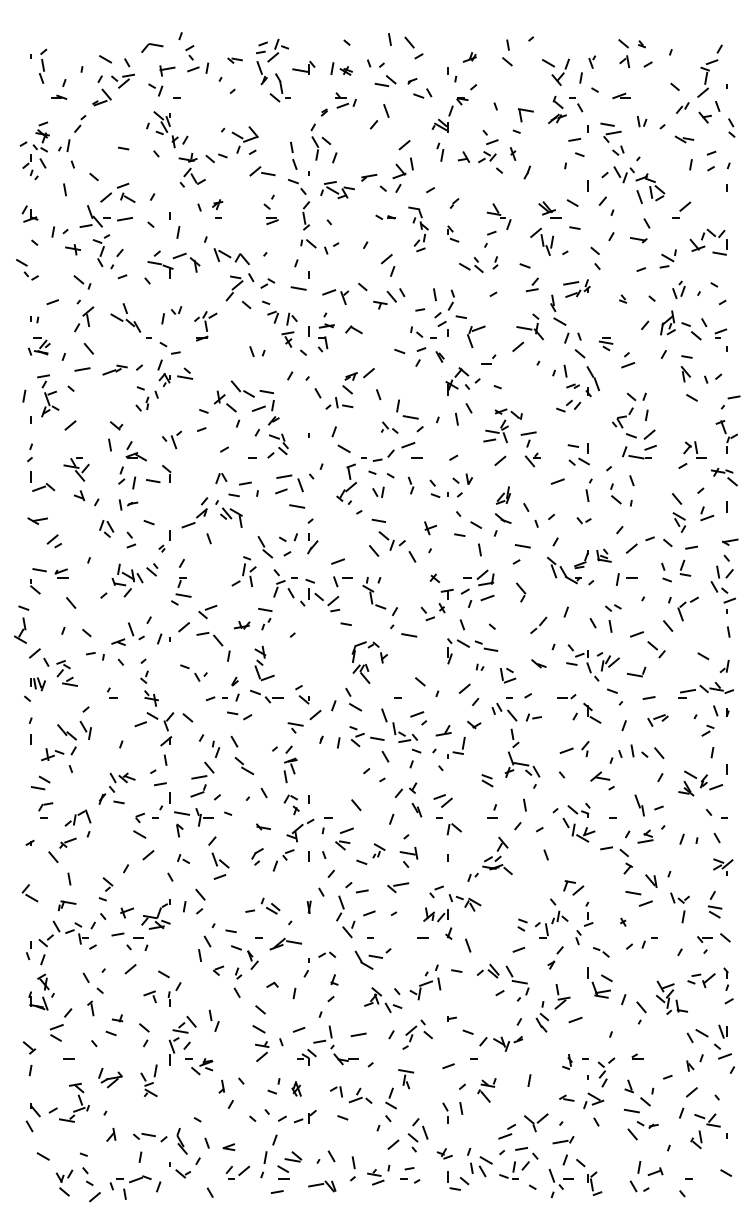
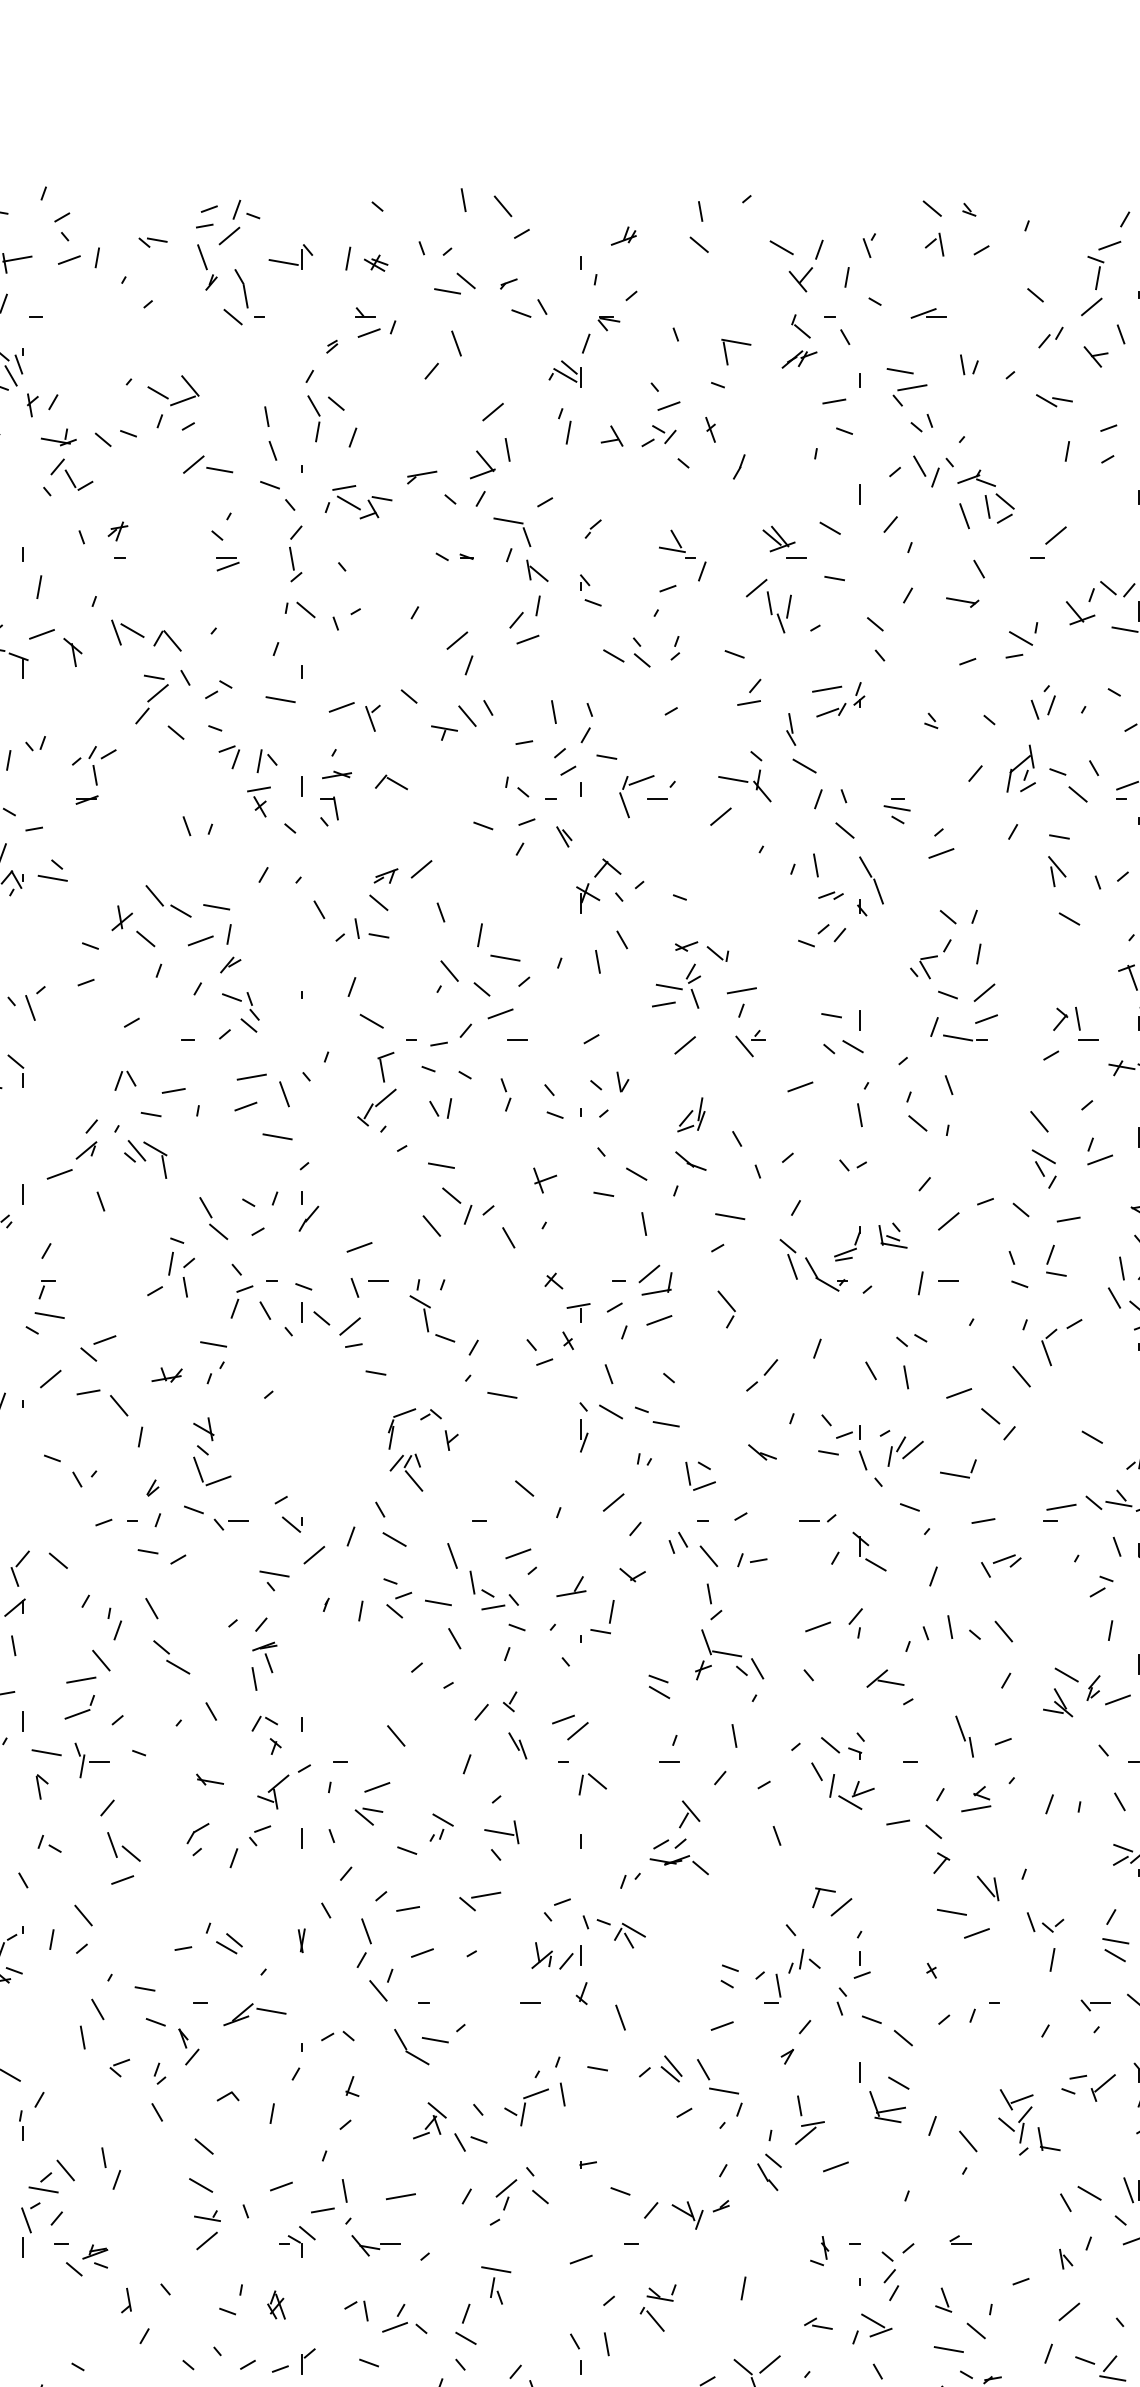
part: (418, 229) -> (520, 581), size x1.43
part: (488, 359) -> (661, 789), moved
part: (389, 427) -> (462, 978), size x1.67
part: (601, 952) -> (887, 2031), size x1.67

